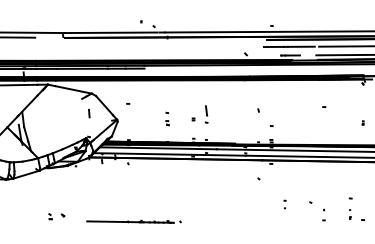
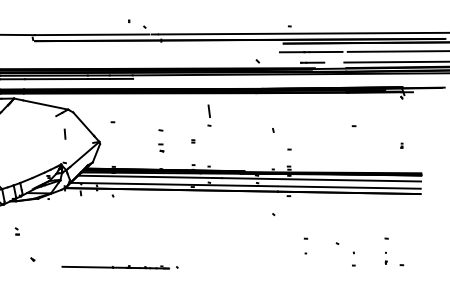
part: (206, 114) -> (209, 115), moved
part: (167, 118) -> (161, 140), size x1.4
part: (284, 204) -> (305, 246), size x1.6
part: (50, 216) -> (17, 231), moved

